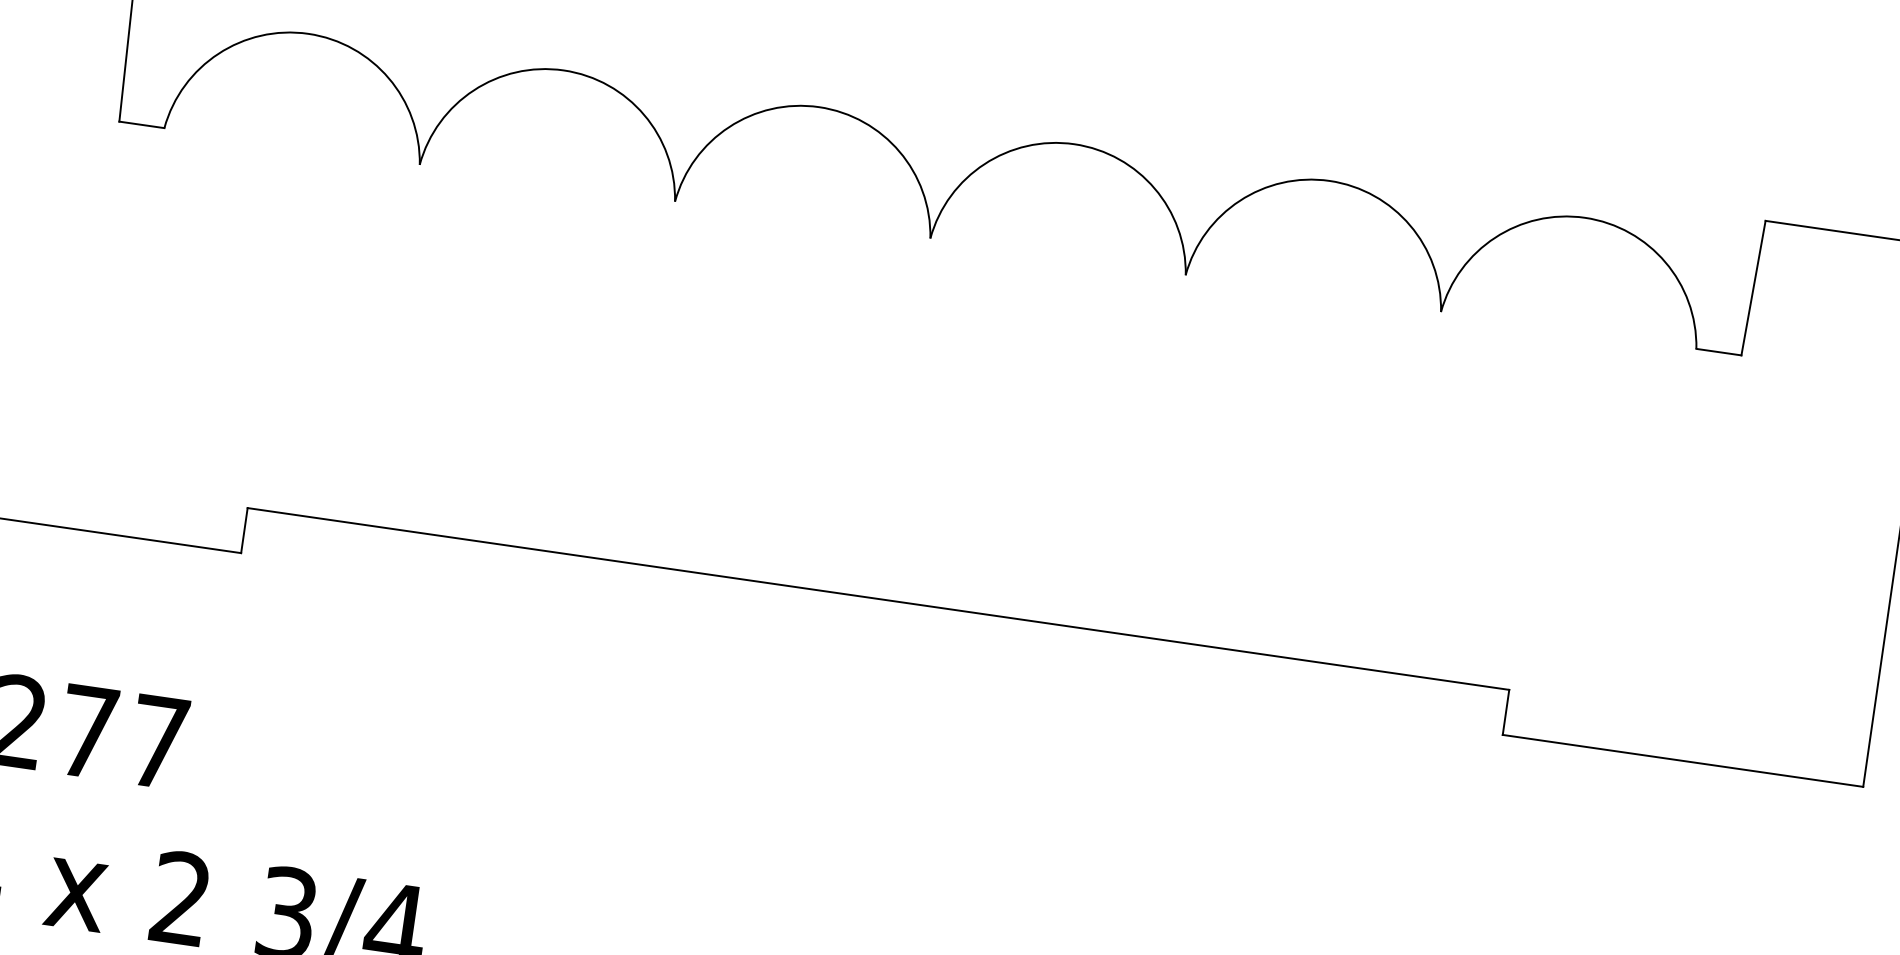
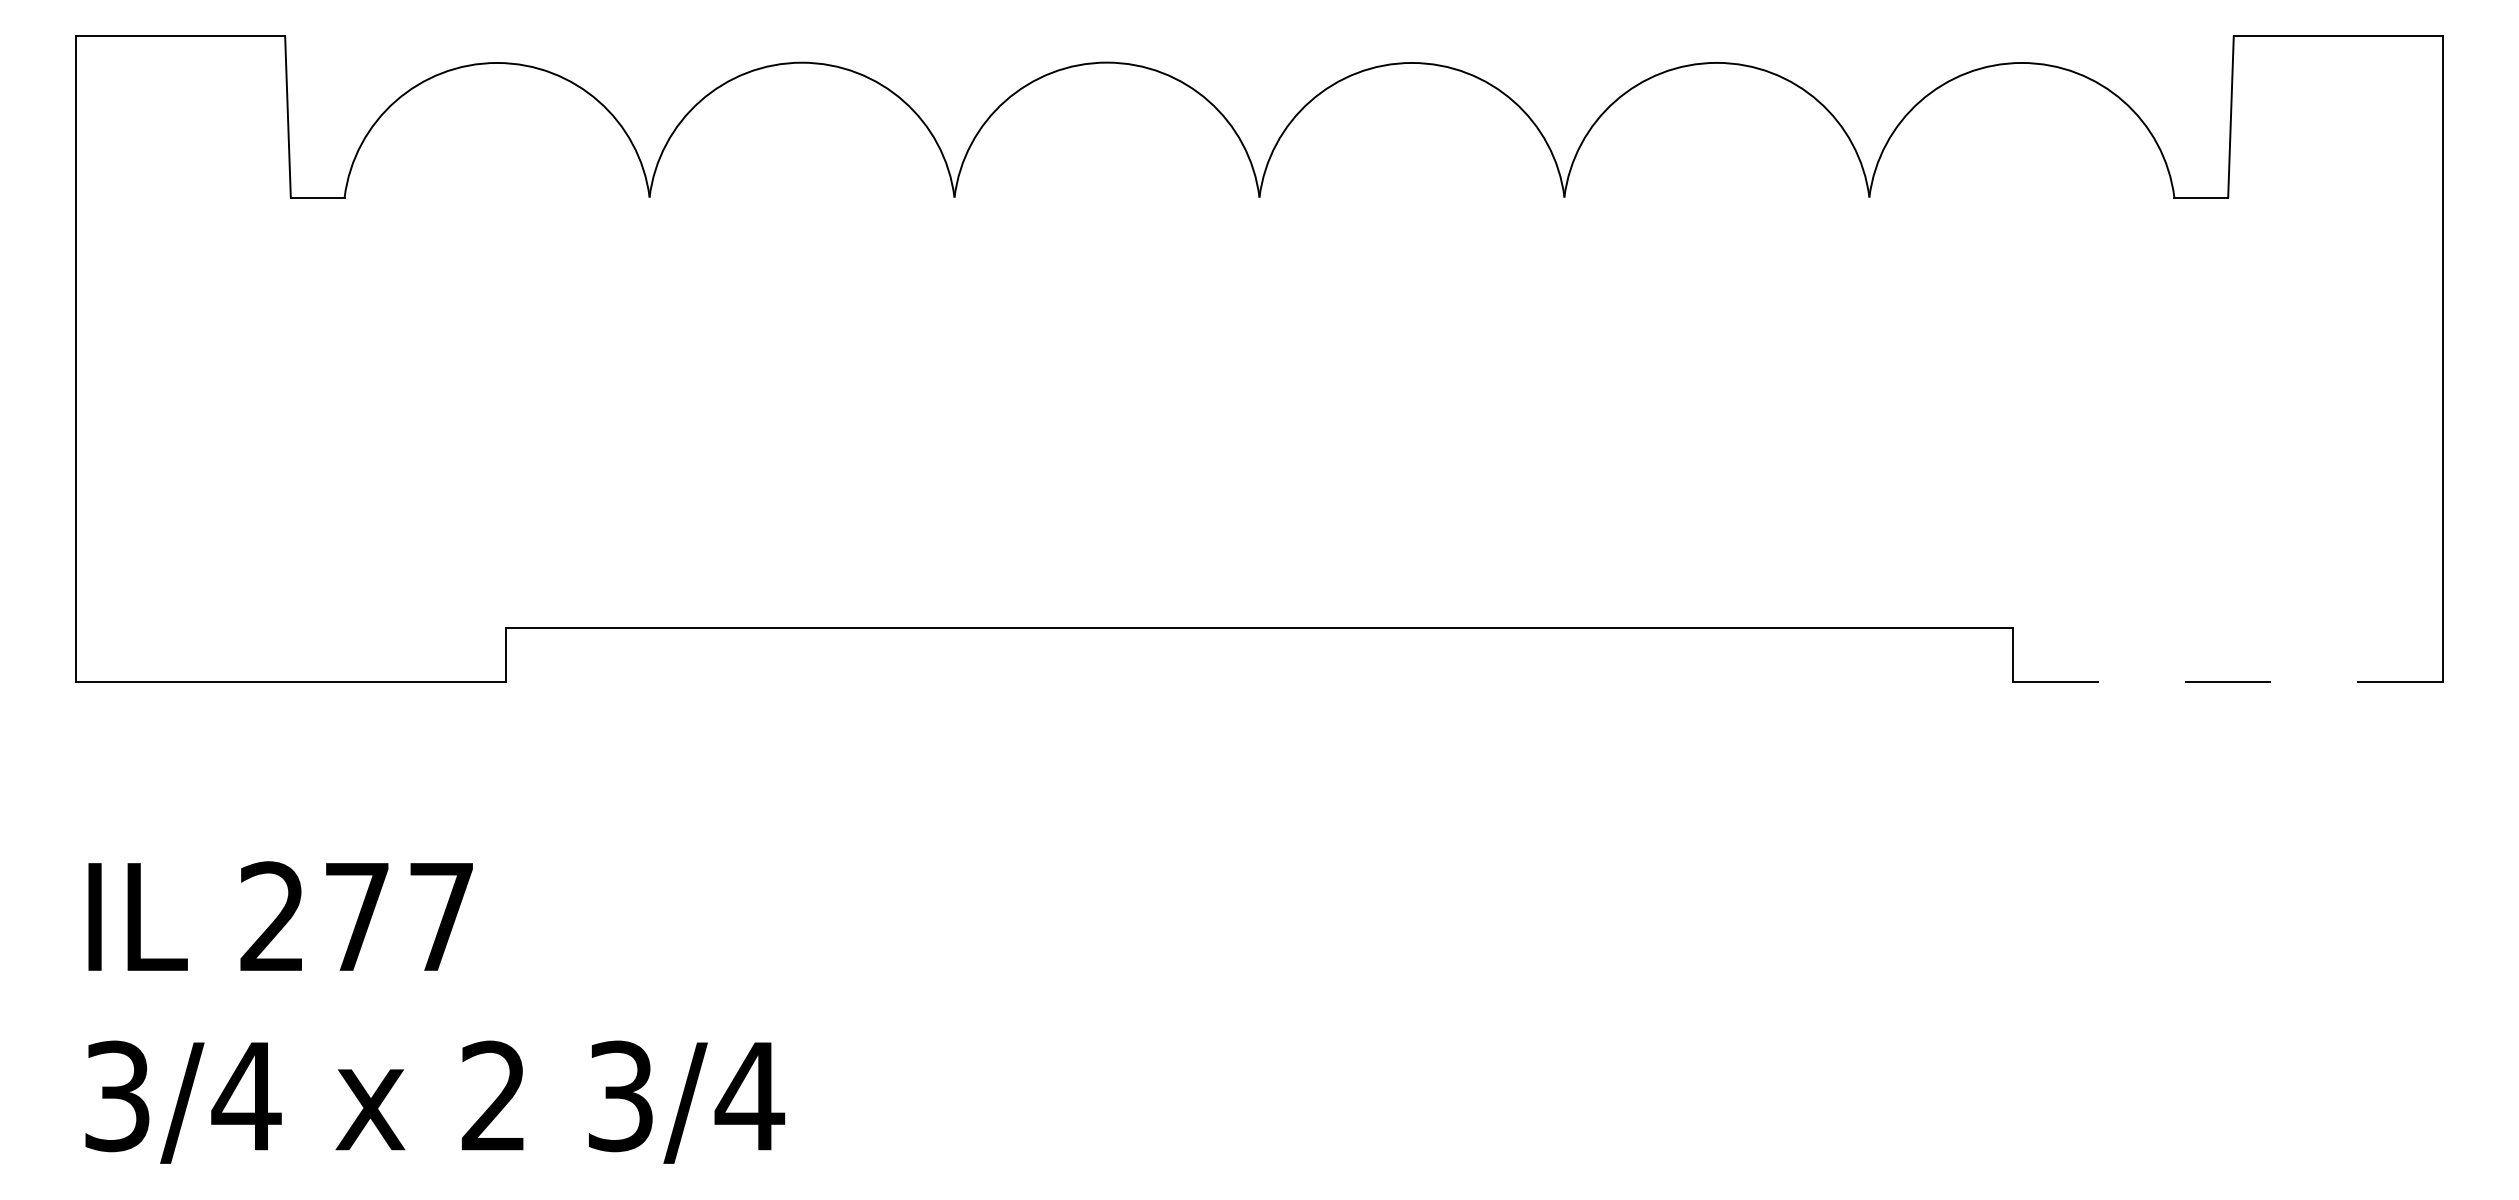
line: (1682, 760) -> (2227, 681), solid -> dashed

